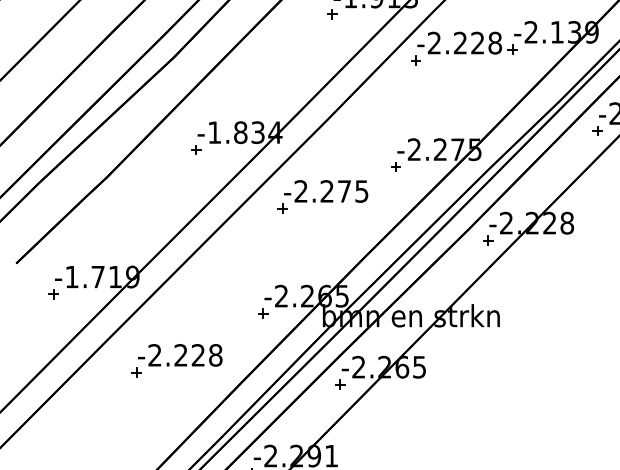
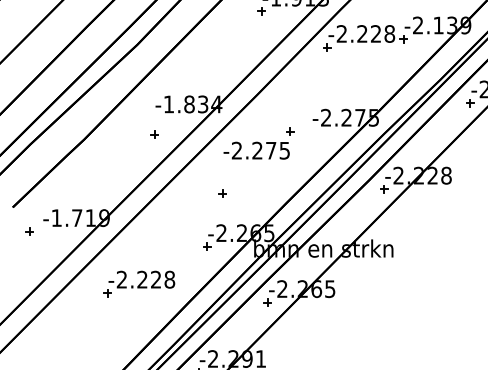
part: (196, 149) -> (154, 134), moved
part: (395, 166) -> (290, 131), moved
part: (282, 208) -> (222, 193), moved
part: (53, 294) -> (29, 231), moved

